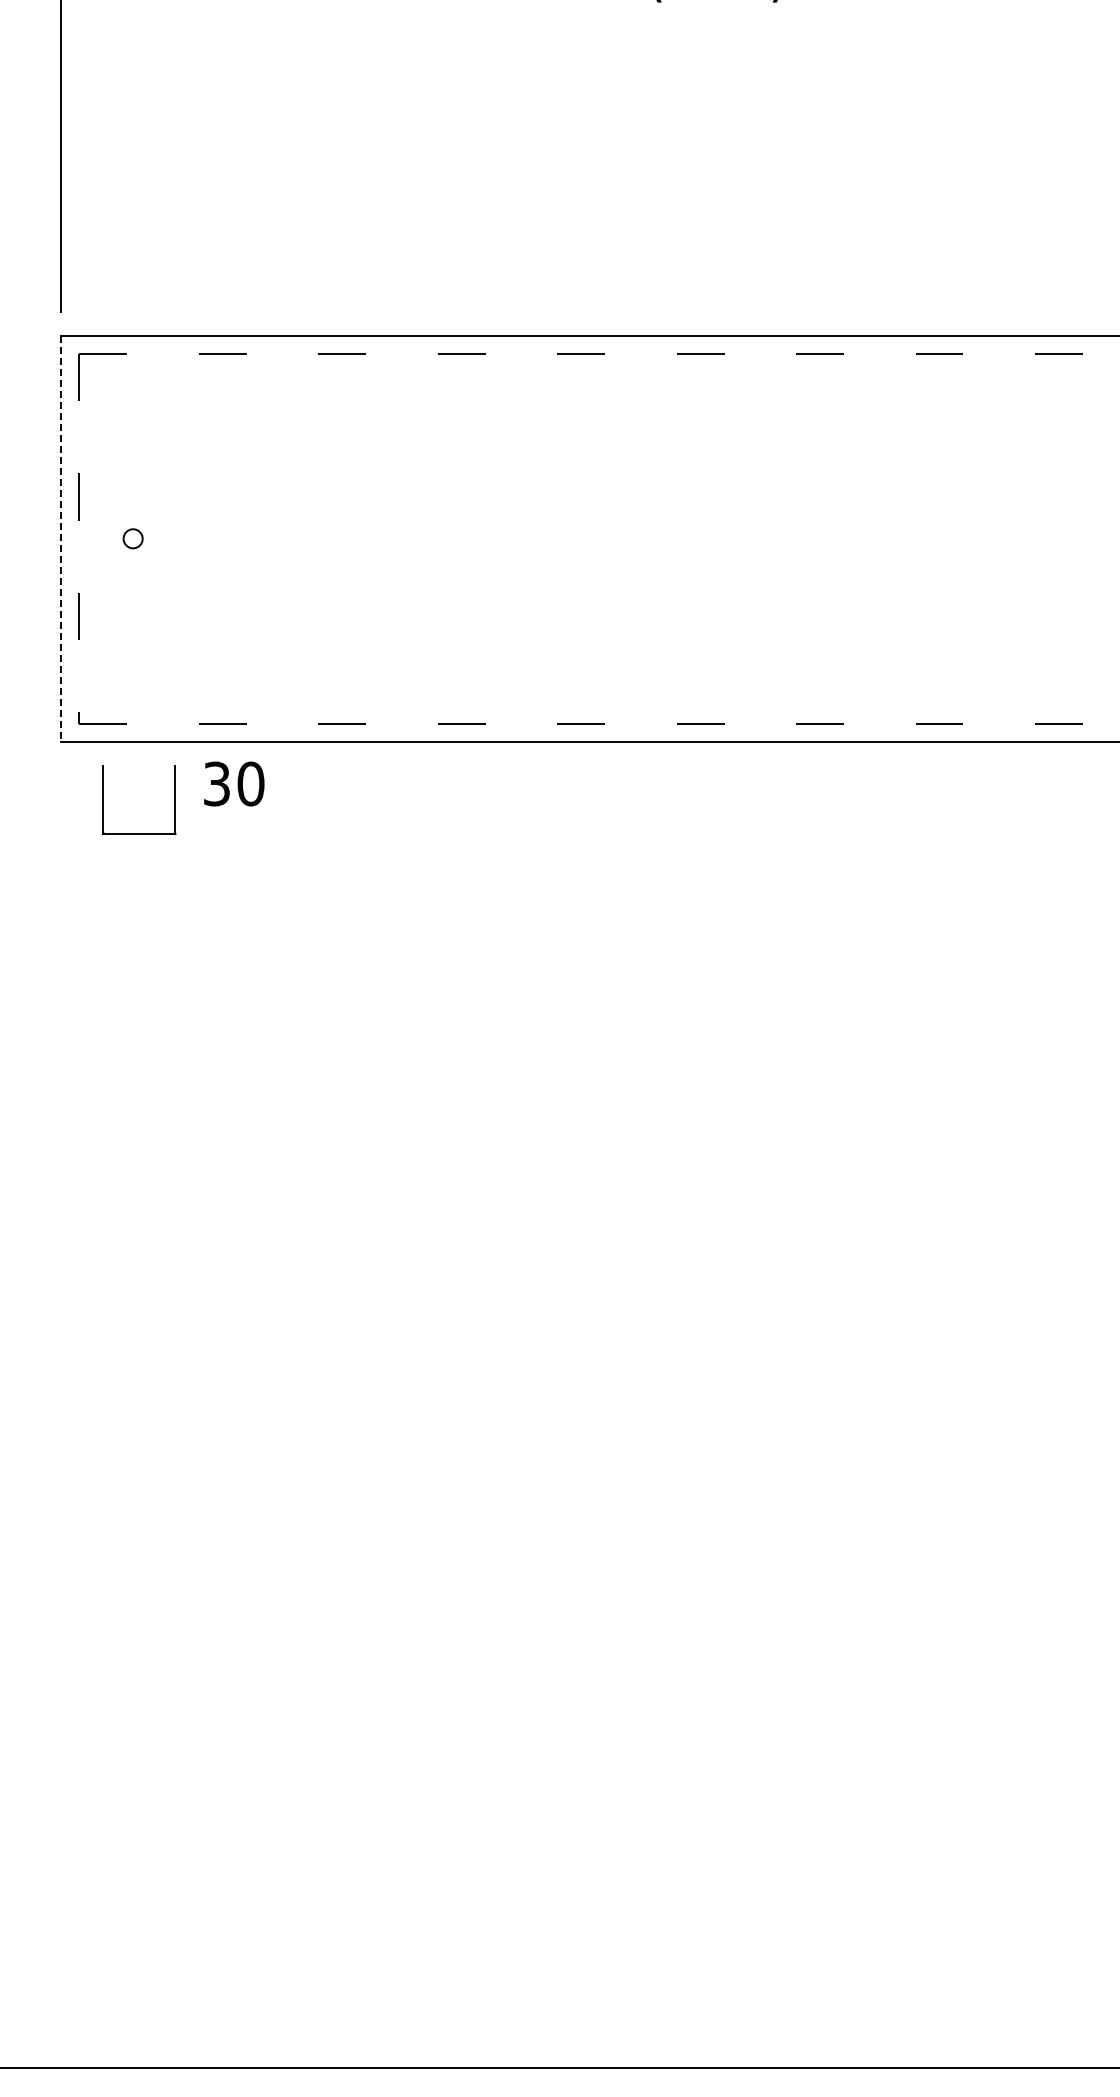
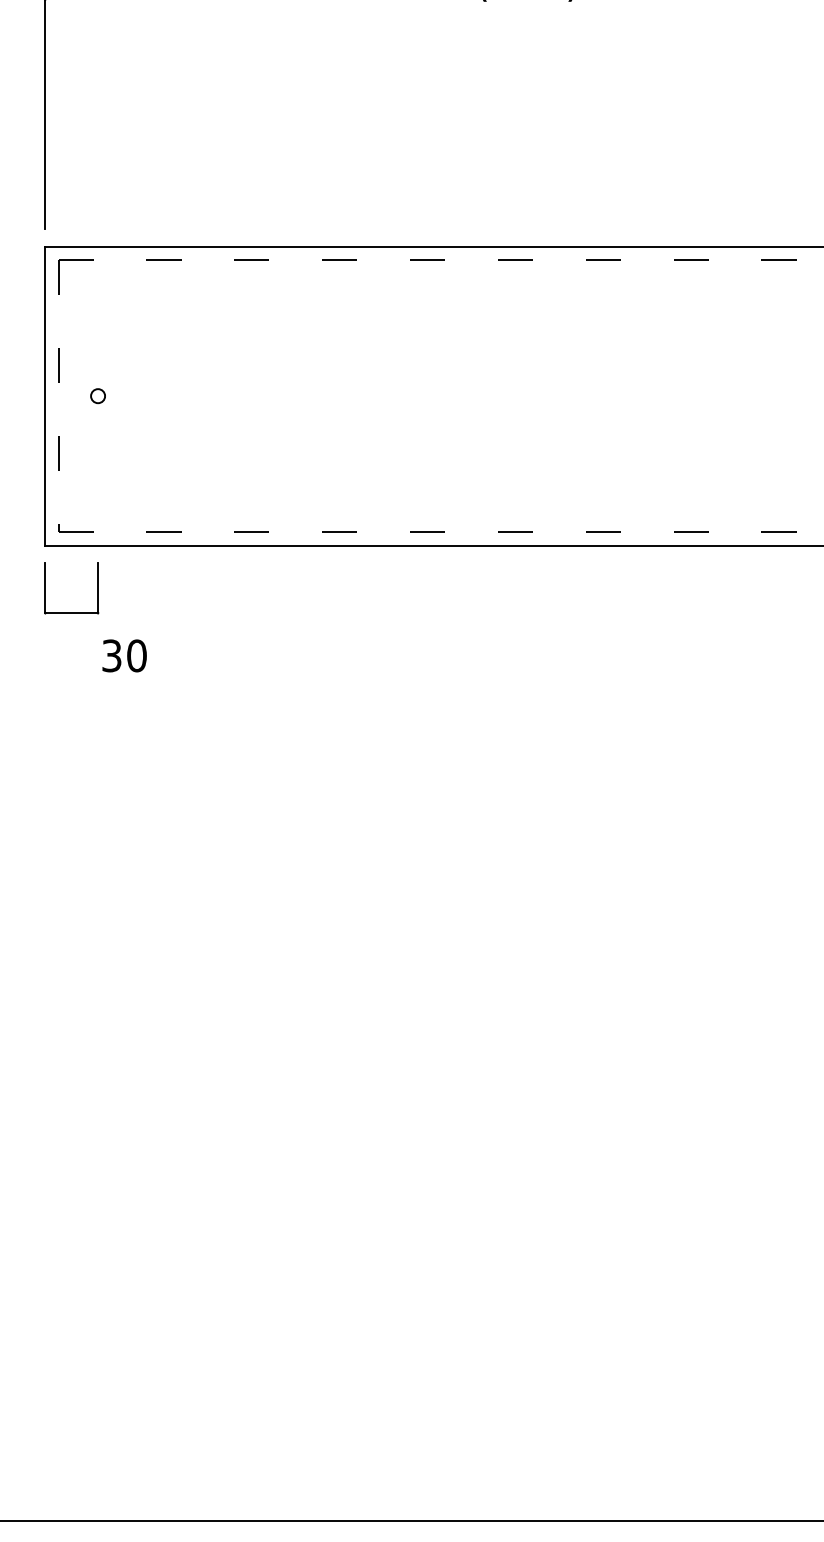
line: (61, 539) -> (45, 396), dashed -> solid
text: (234, 783) -> (124, 655), moved
part: (139, 833) -> (71, 612), moved

